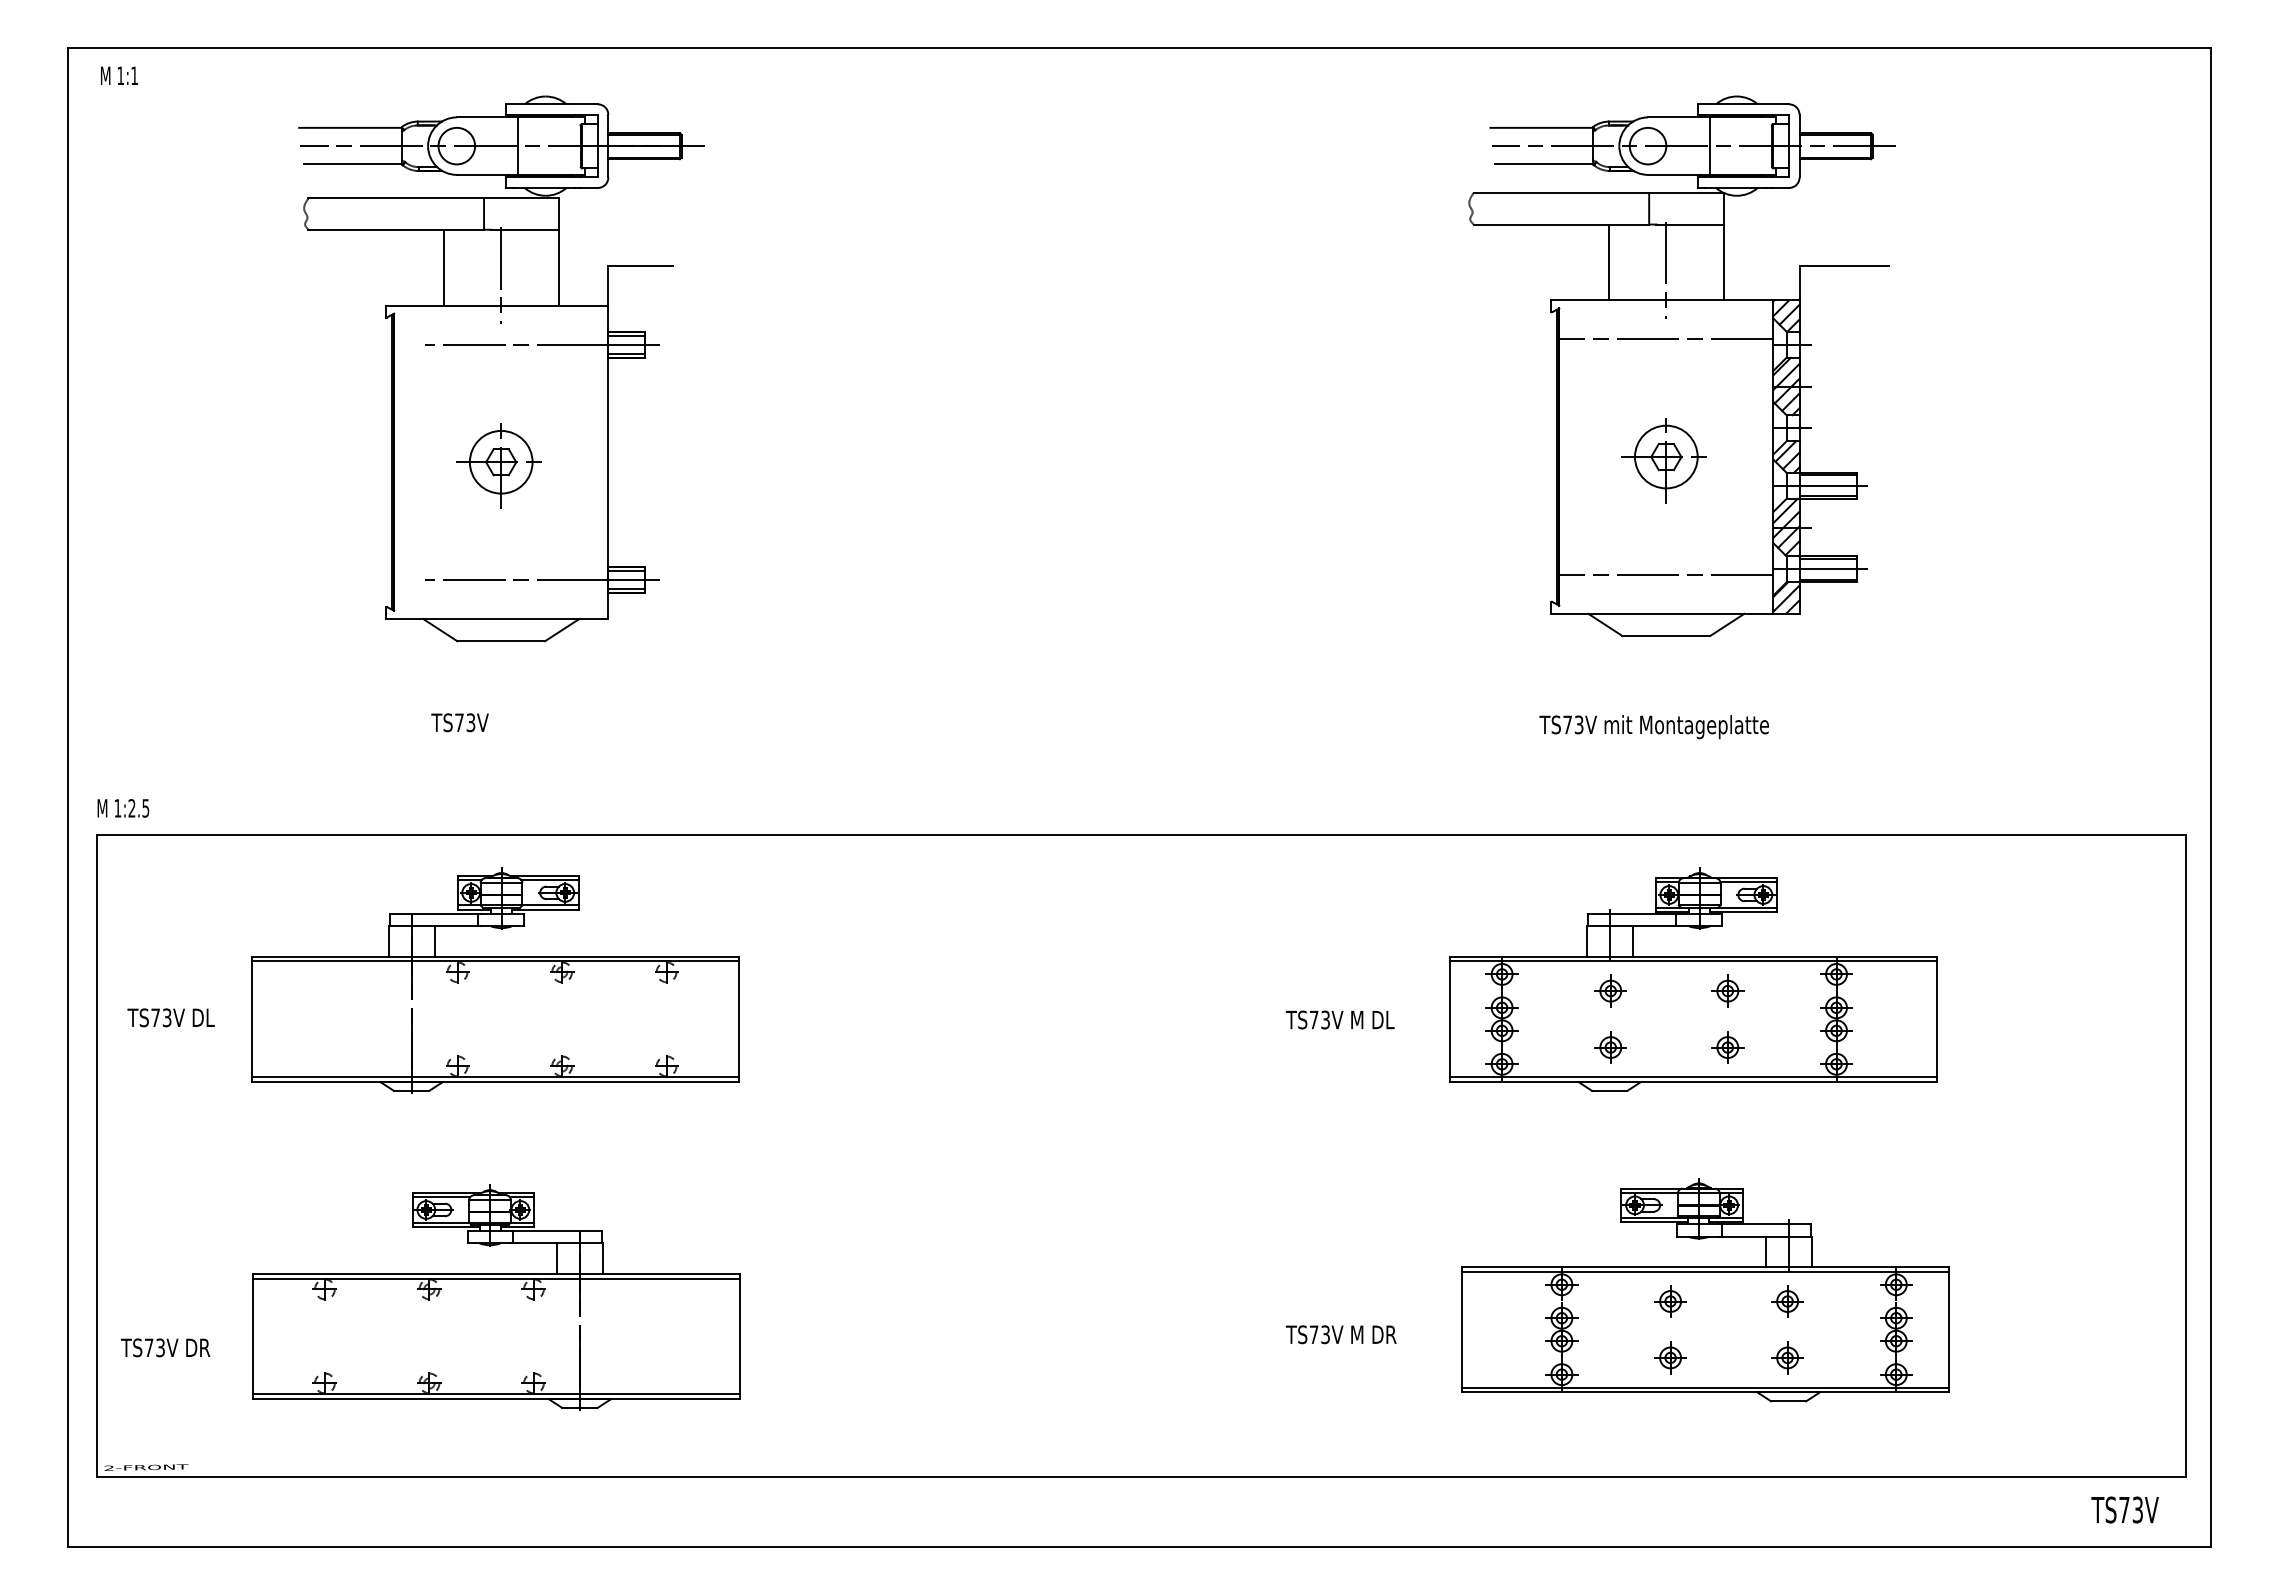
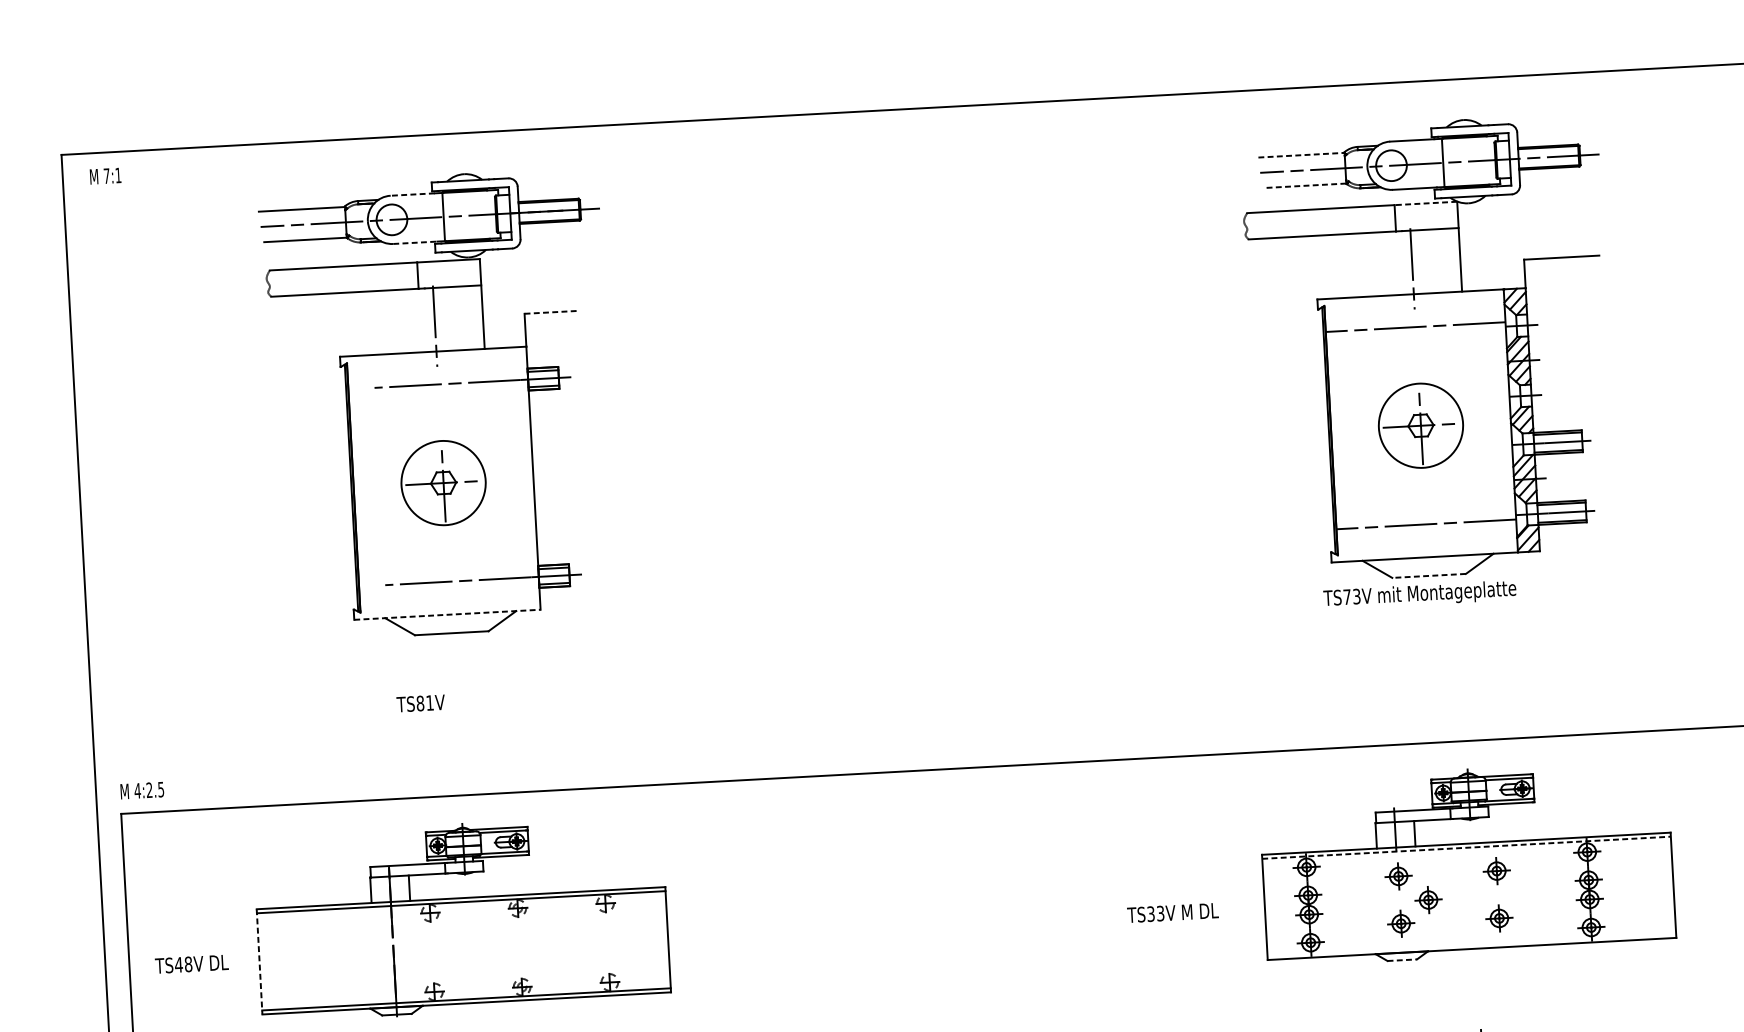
text: (120, 75) -> (106, 175), 1:1 -> 7:1
line: (482, 117) -> (412, 194), solid -> dashed
line: (1542, 127) -> (1302, 154), solid -> dashed
line: (1543, 164) -> (1304, 185), solid -> dashed
line: (483, 174) -> (415, 242), solid -> dashed
line: (1685, 193) -> (1425, 203), solid -> dashed
line: (1608, 262) -> (1363, 265), removed
line: (641, 266) -> (552, 312), solid -> dashed
line: (443, 267) -> (386, 322), removed
circle: (1666, 456) -> (1421, 425), size x1.6
circle: (500, 461) -> (442, 482), size x1.6
line: (497, 619) -> (447, 615), solid -> dashed
line: (1666, 636) -> (1429, 576), solid -> dashed
text: (465, 722) -> (425, 703), TS73V -> TS81V
text: (1653, 727) -> (1419, 595), moved
text: (117, 808) -> (137, 791), 1:2.5 -> 4:2.5
line: (1693, 961) -> (1466, 847), solid -> dashed
text: (160, 1017) -> (182, 964), TS73V -> TS48V
line: (251, 1019) -> (259, 961), solid -> dashed
text: (1313, 1019) -> (1150, 913), TS73V -> TS33V
part: (1644, 1020) -> (1428, 899), added
line: (1692, 1077) -> (1471, 945), removed
line: (1609, 1090) -> (1402, 959), solid -> dashed

